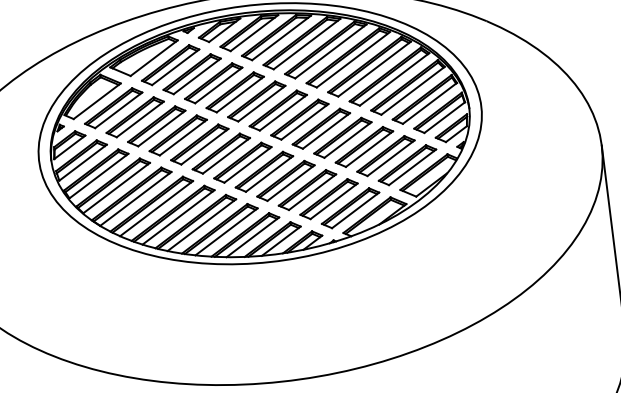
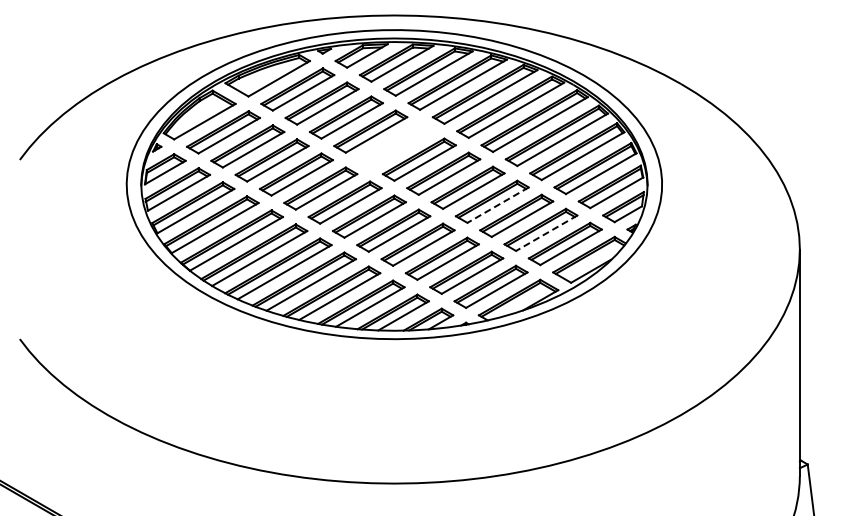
part: (256, 101) -> (394, 145), removed
line: (347, 140) -> (497, 205), solid -> dashed
line: (390, 158) -> (546, 233), solid -> dashed

